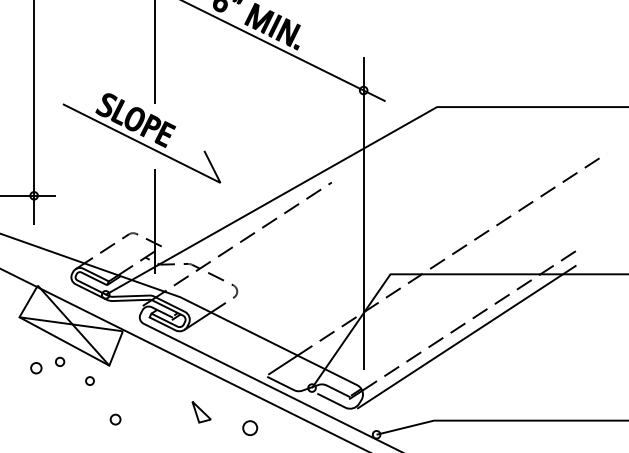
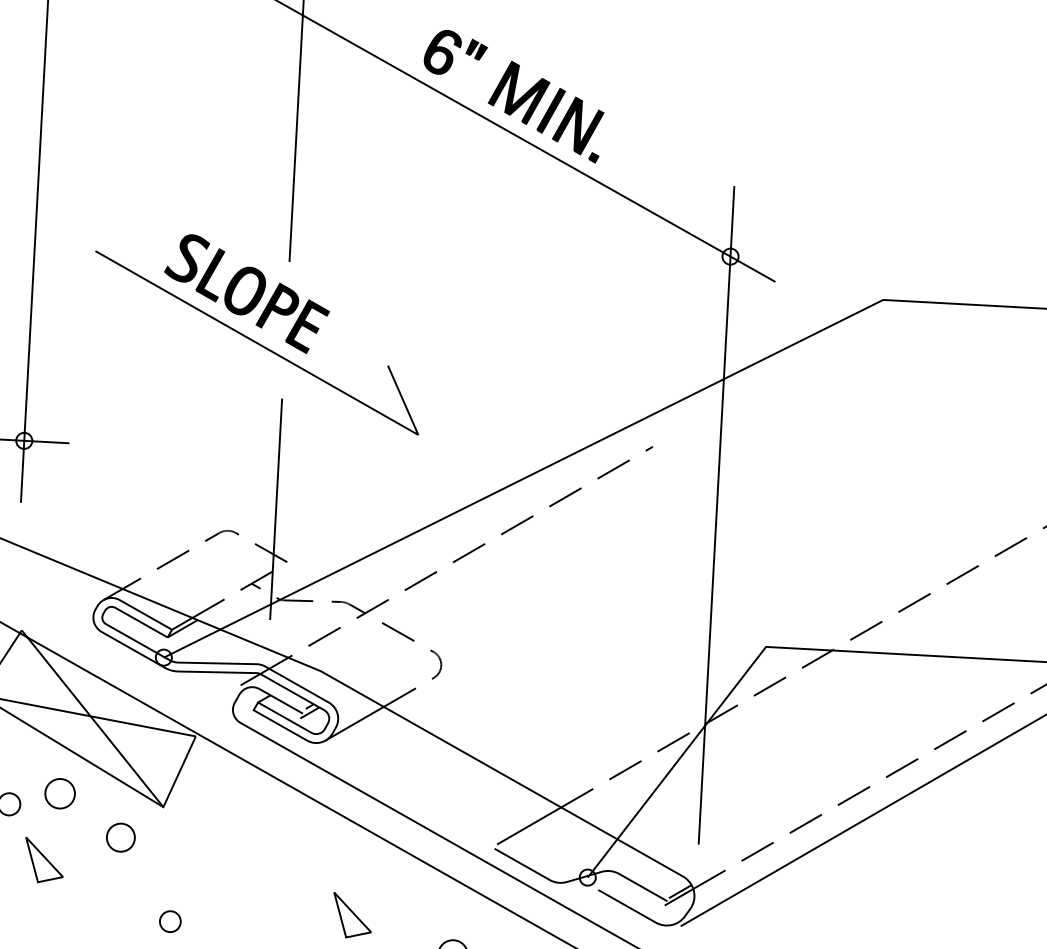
part: (59, 361) -> (58, 792), size x1.67
part: (89, 380) -> (119, 836), size x1.67
part: (54, 394) -> (44, 861), added

